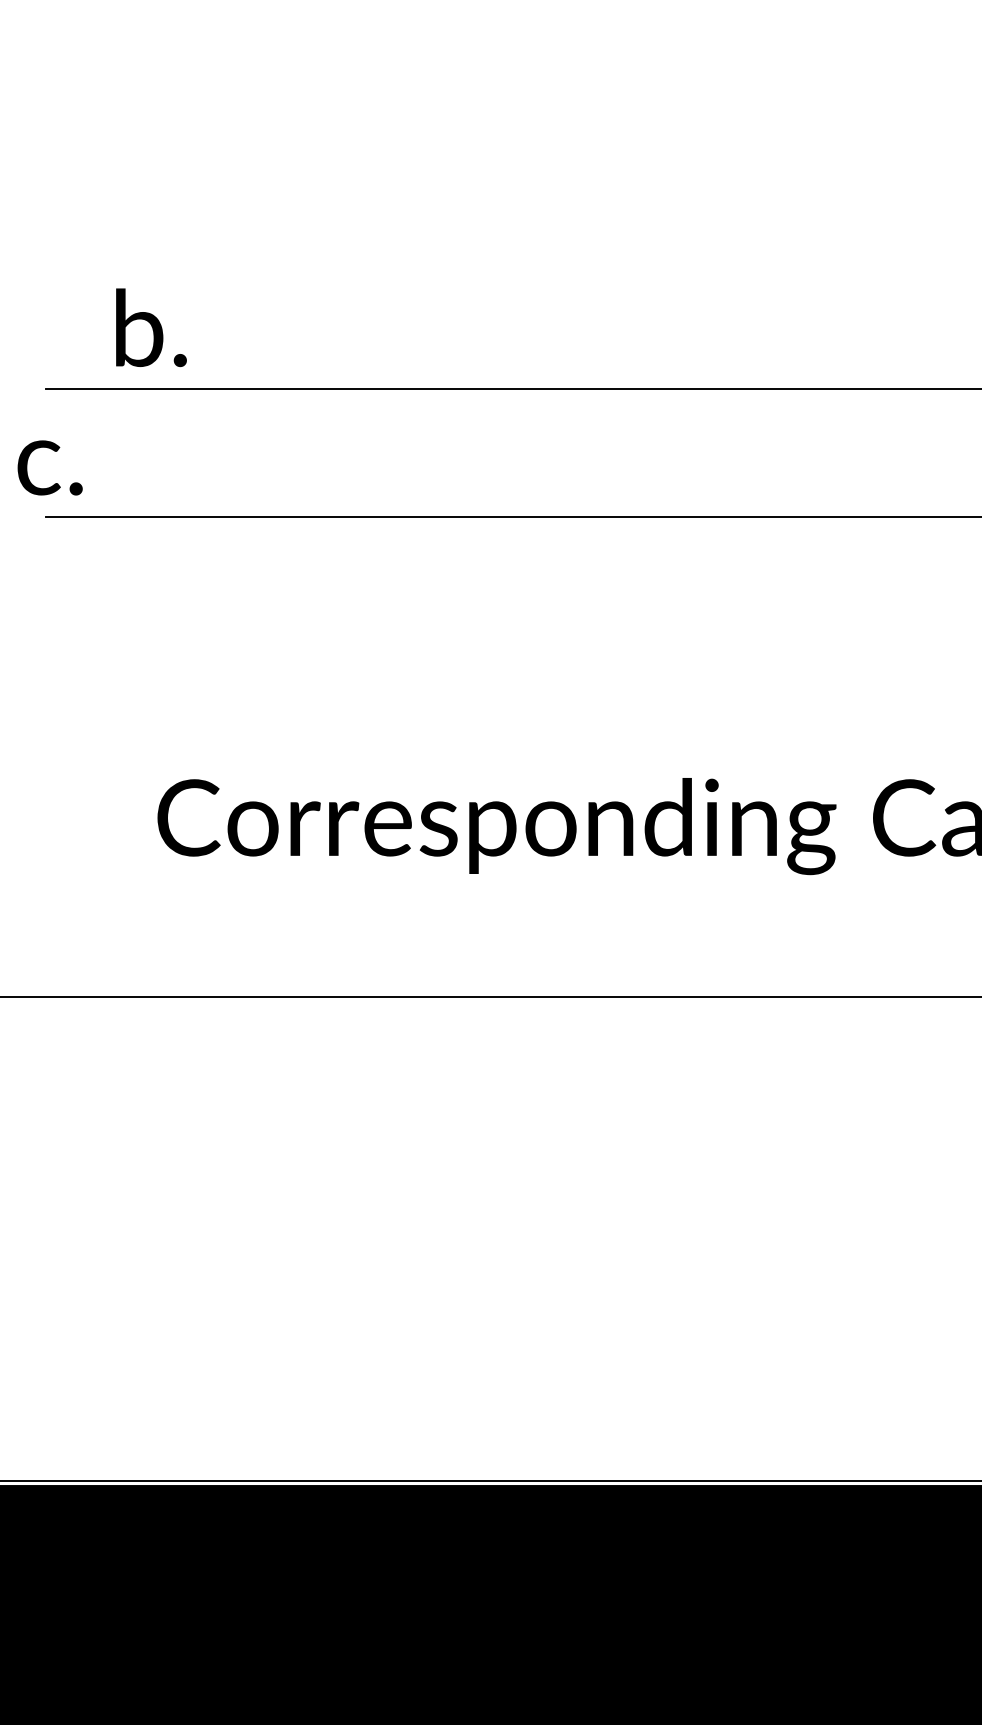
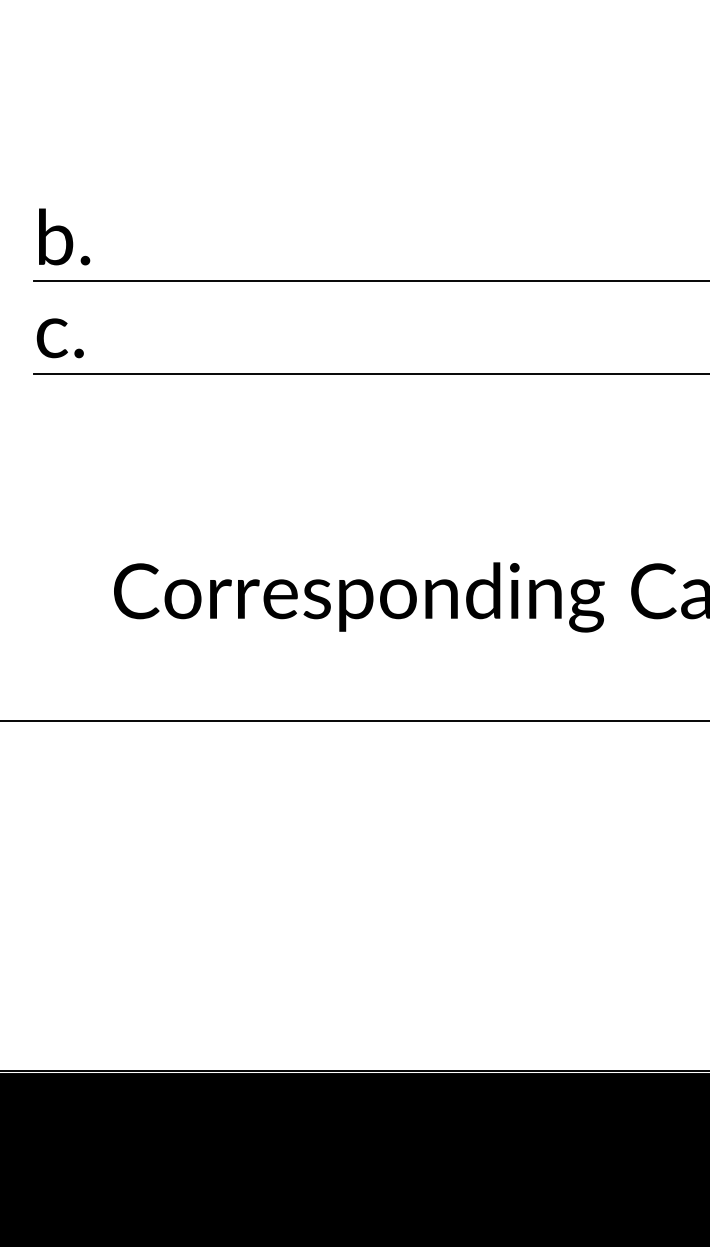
text: (151, 327) -> (64, 236), moved
text: (49, 468) -> (59, 338), moved

